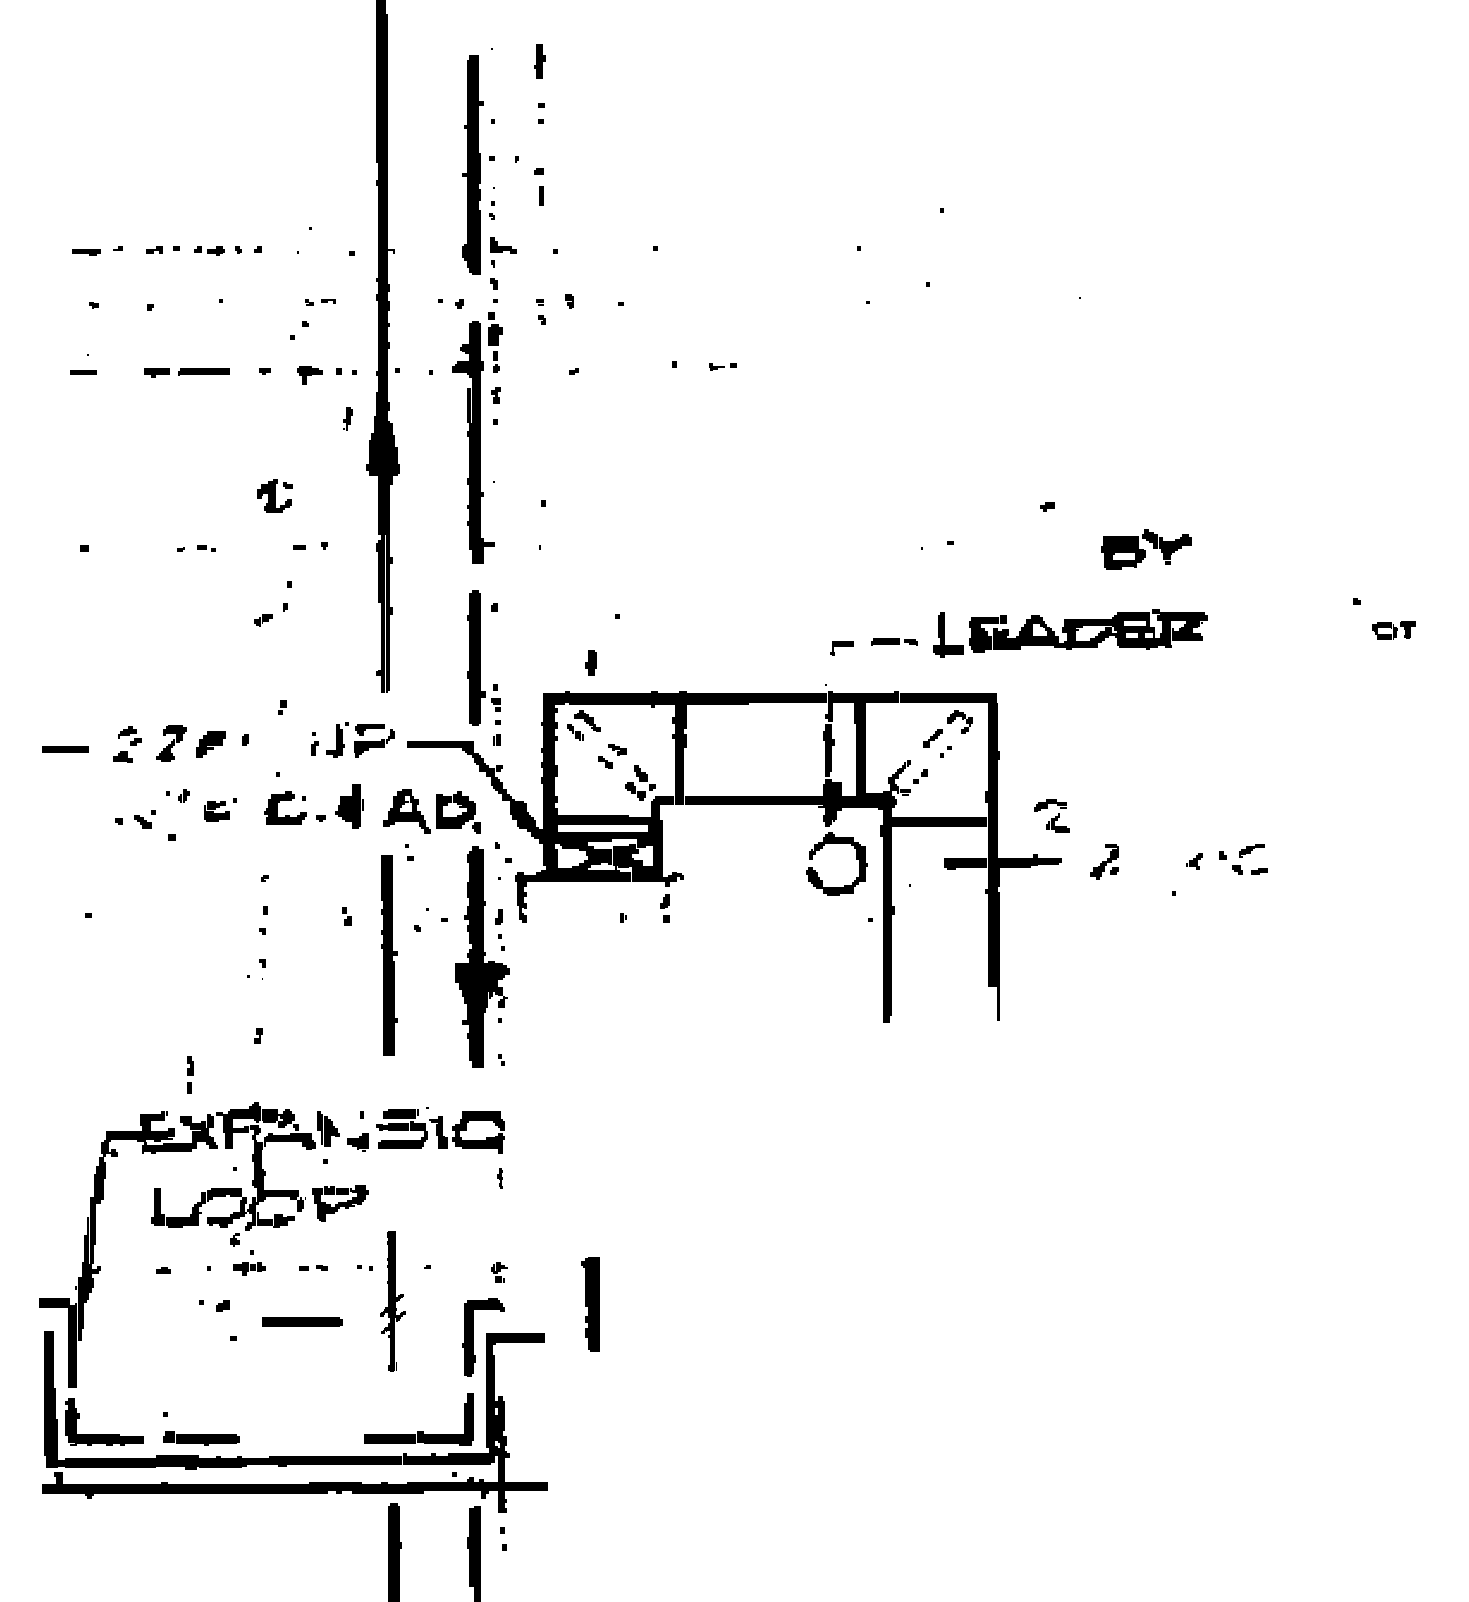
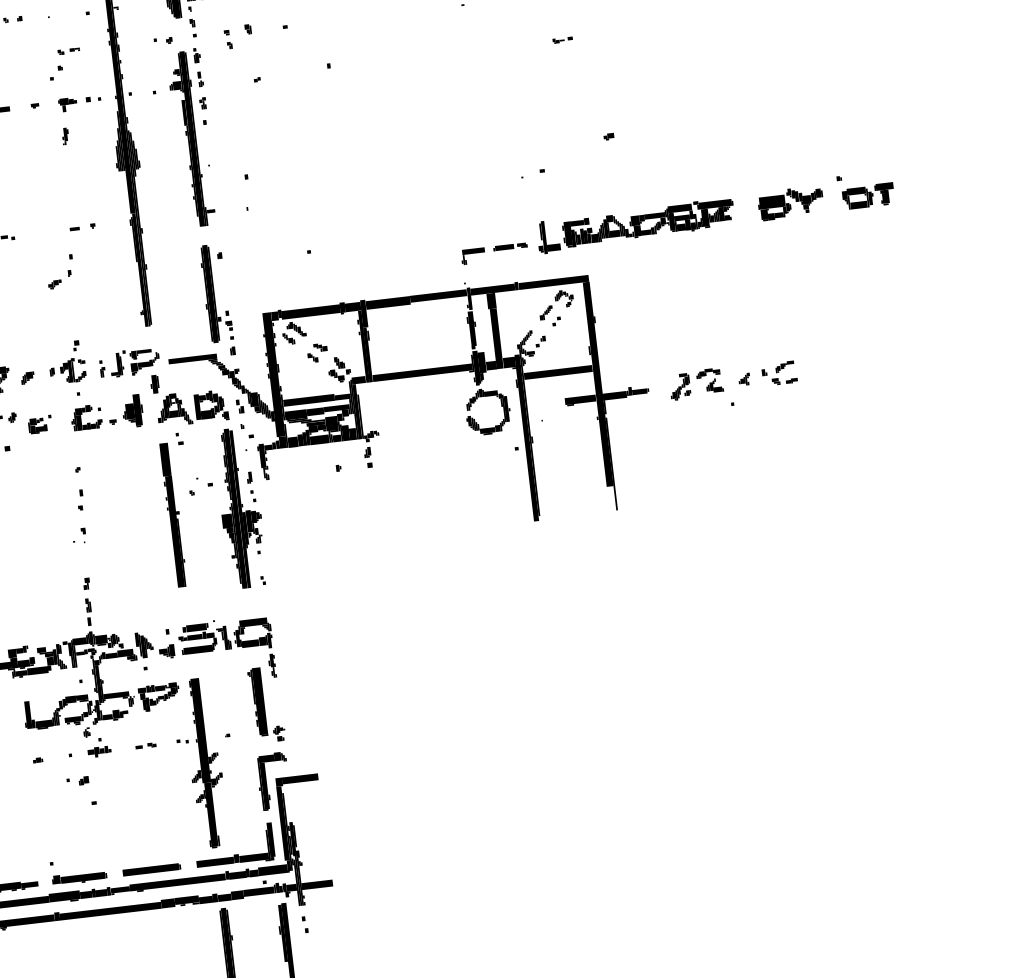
part: (495, 328) -> (197, 55), size x0.62
part: (722, 366) -> (562, 40), moved
part: (347, 418) -> (65, 136), moved
part: (274, 495) -> (73, 370), moved
part: (1146, 549) -> (790, 203), moved
part: (1393, 630) -> (868, 196), size x1.67
part: (841, 648) -> (472, 256), size x1.43
part: (590, 662) -> (154, 383), moved
part: (211, 744) -> (28, 378), size x0.62
part: (1051, 815) -> (709, 380), moved
part: (346, 916) -> (239, 406), moved
part: (190, 1074) -> (89, 611), moved
part: (499, 1178) -> (271, 665), size x1.67
part: (392, 1301) -> (205, 763), size x1.67
part: (590, 1304) -> (257, 702), moved
part: (302, 1321) -> (152, 869), moved

